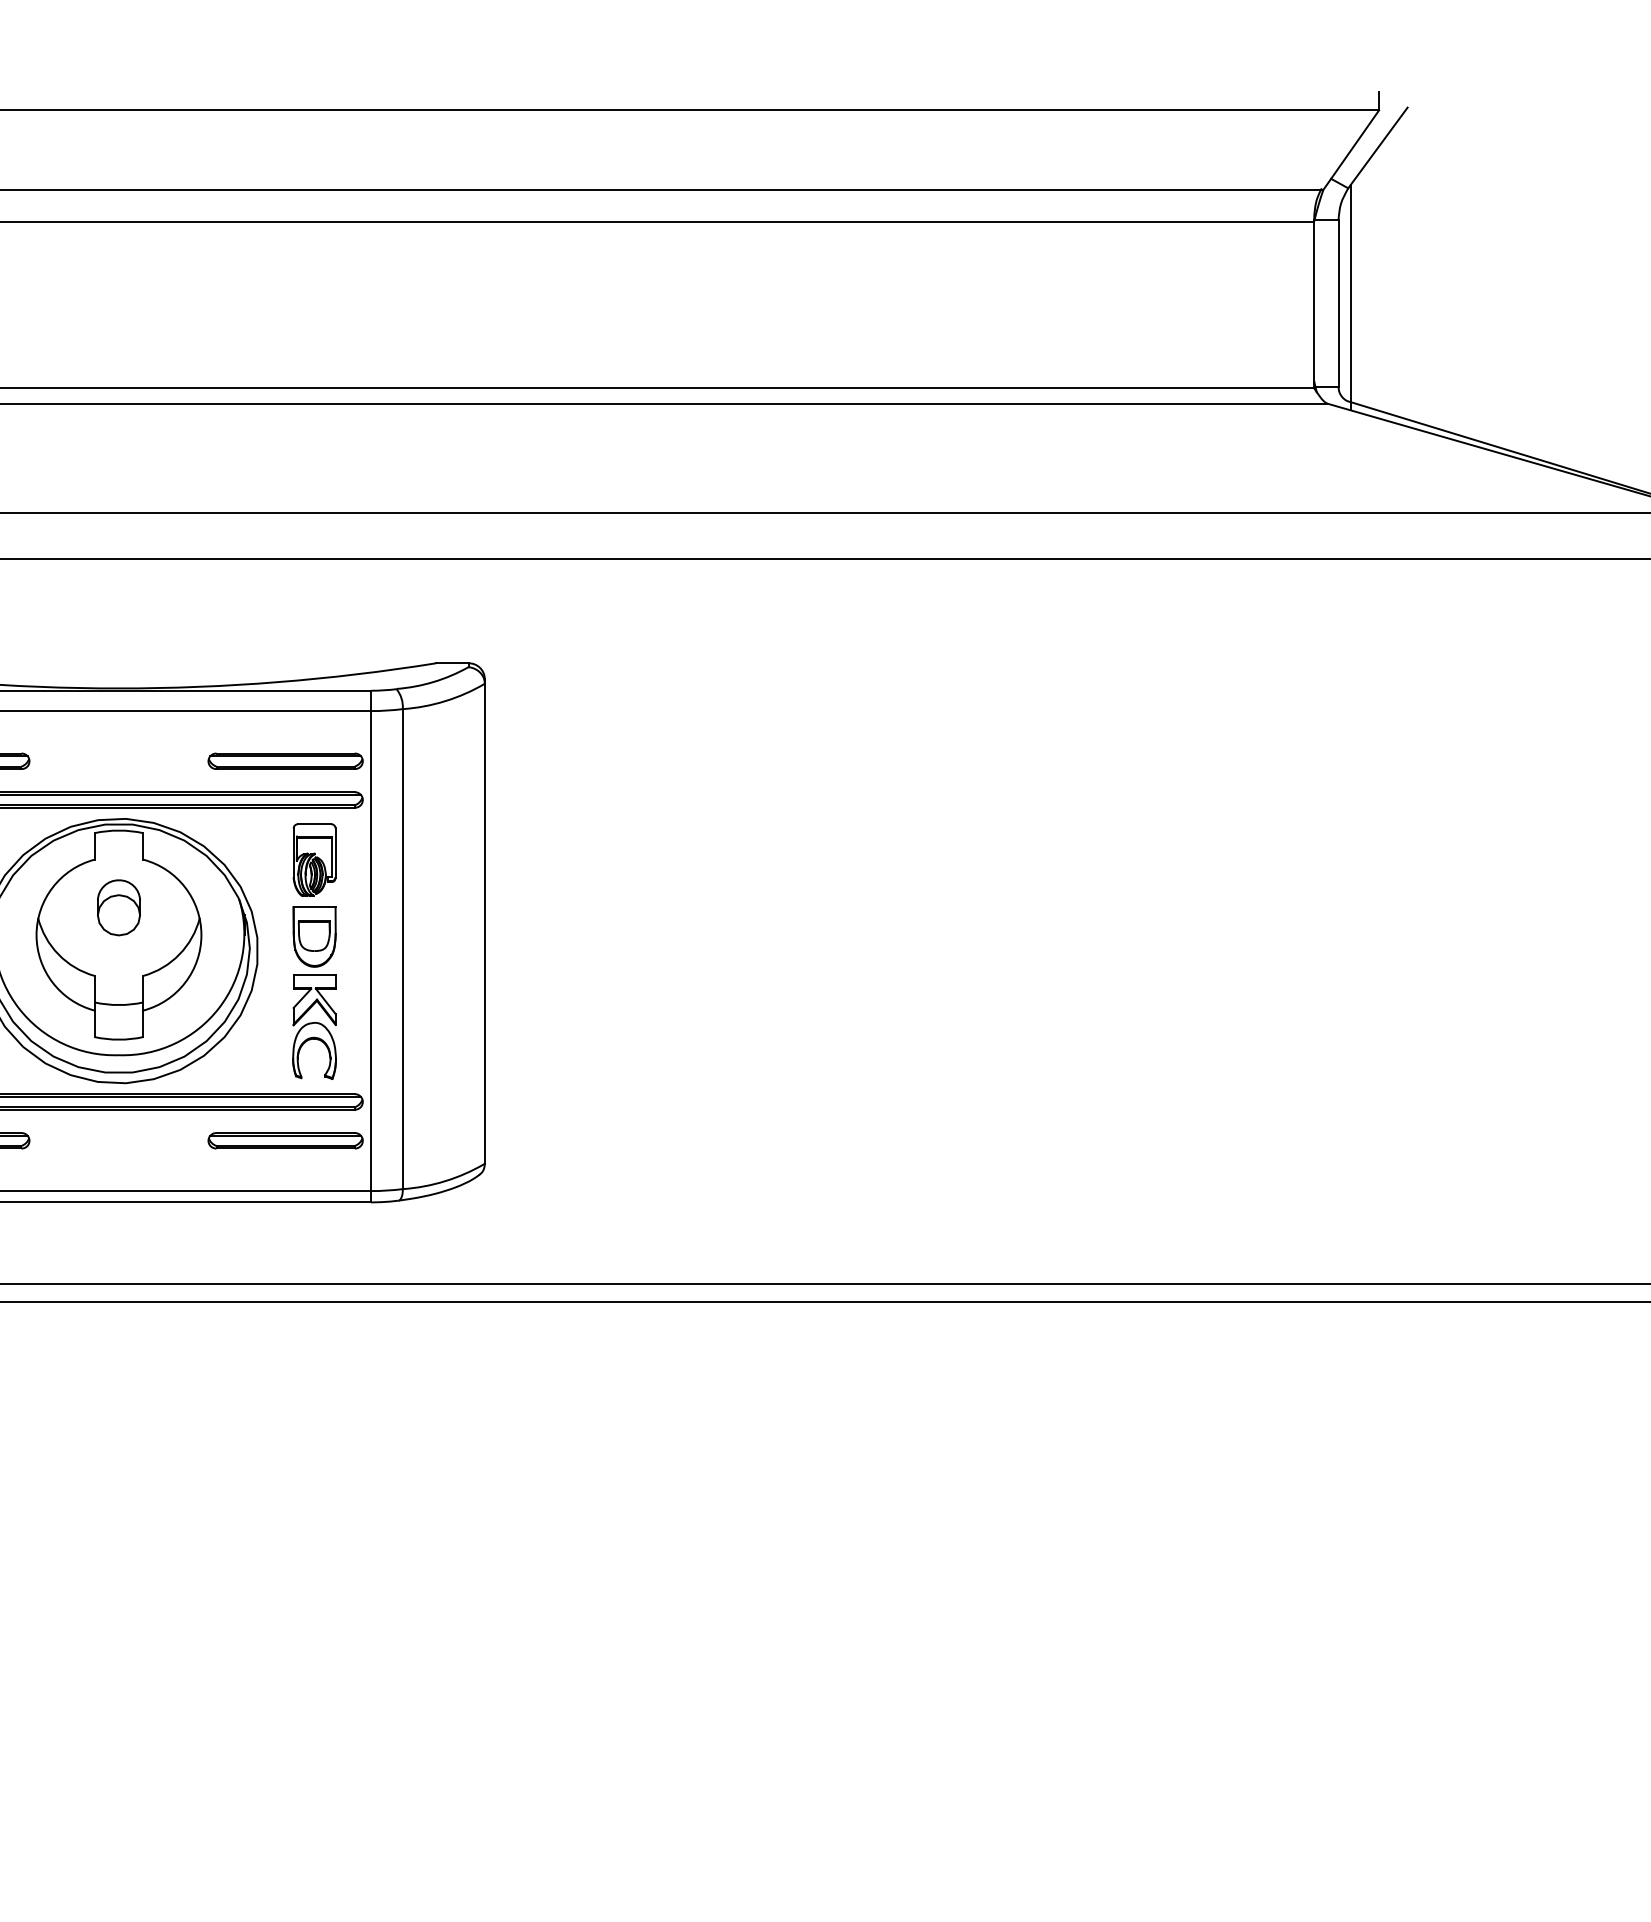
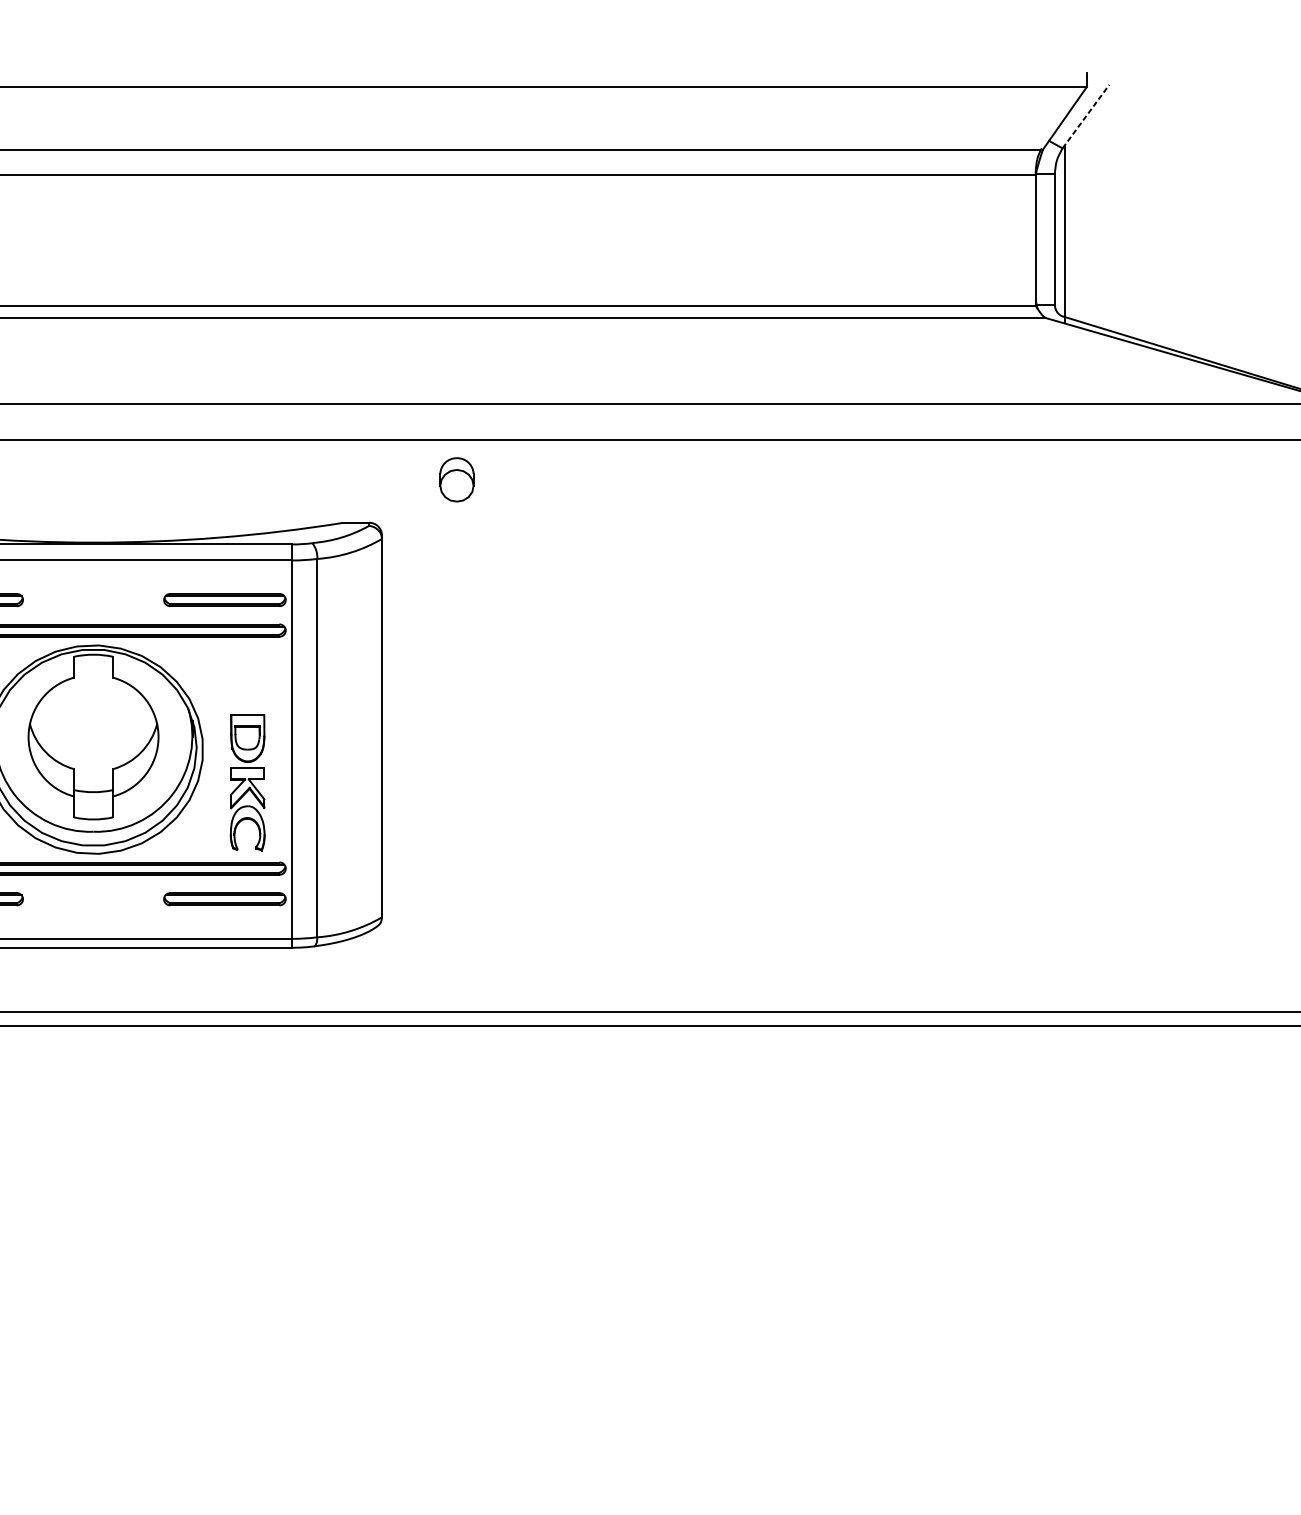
line: (1378, 147) -> (1086, 116), solid -> dashed
part: (314, 859) -> (247, 677), removed
part: (118, 907) -> (456, 479), moved

